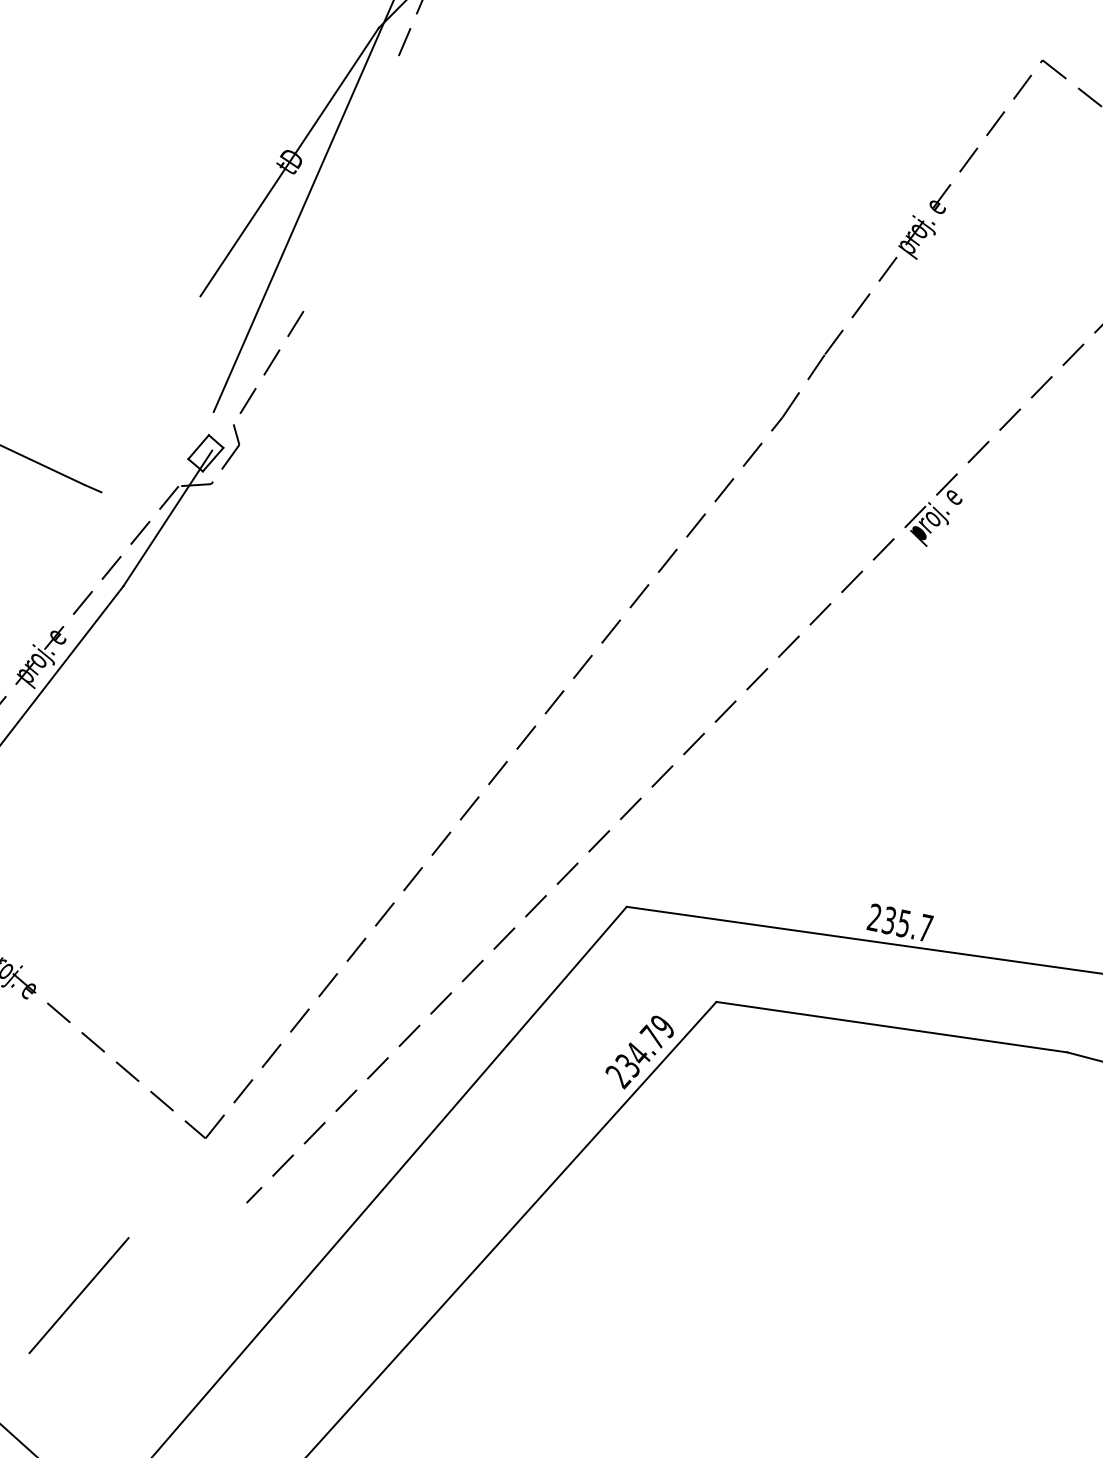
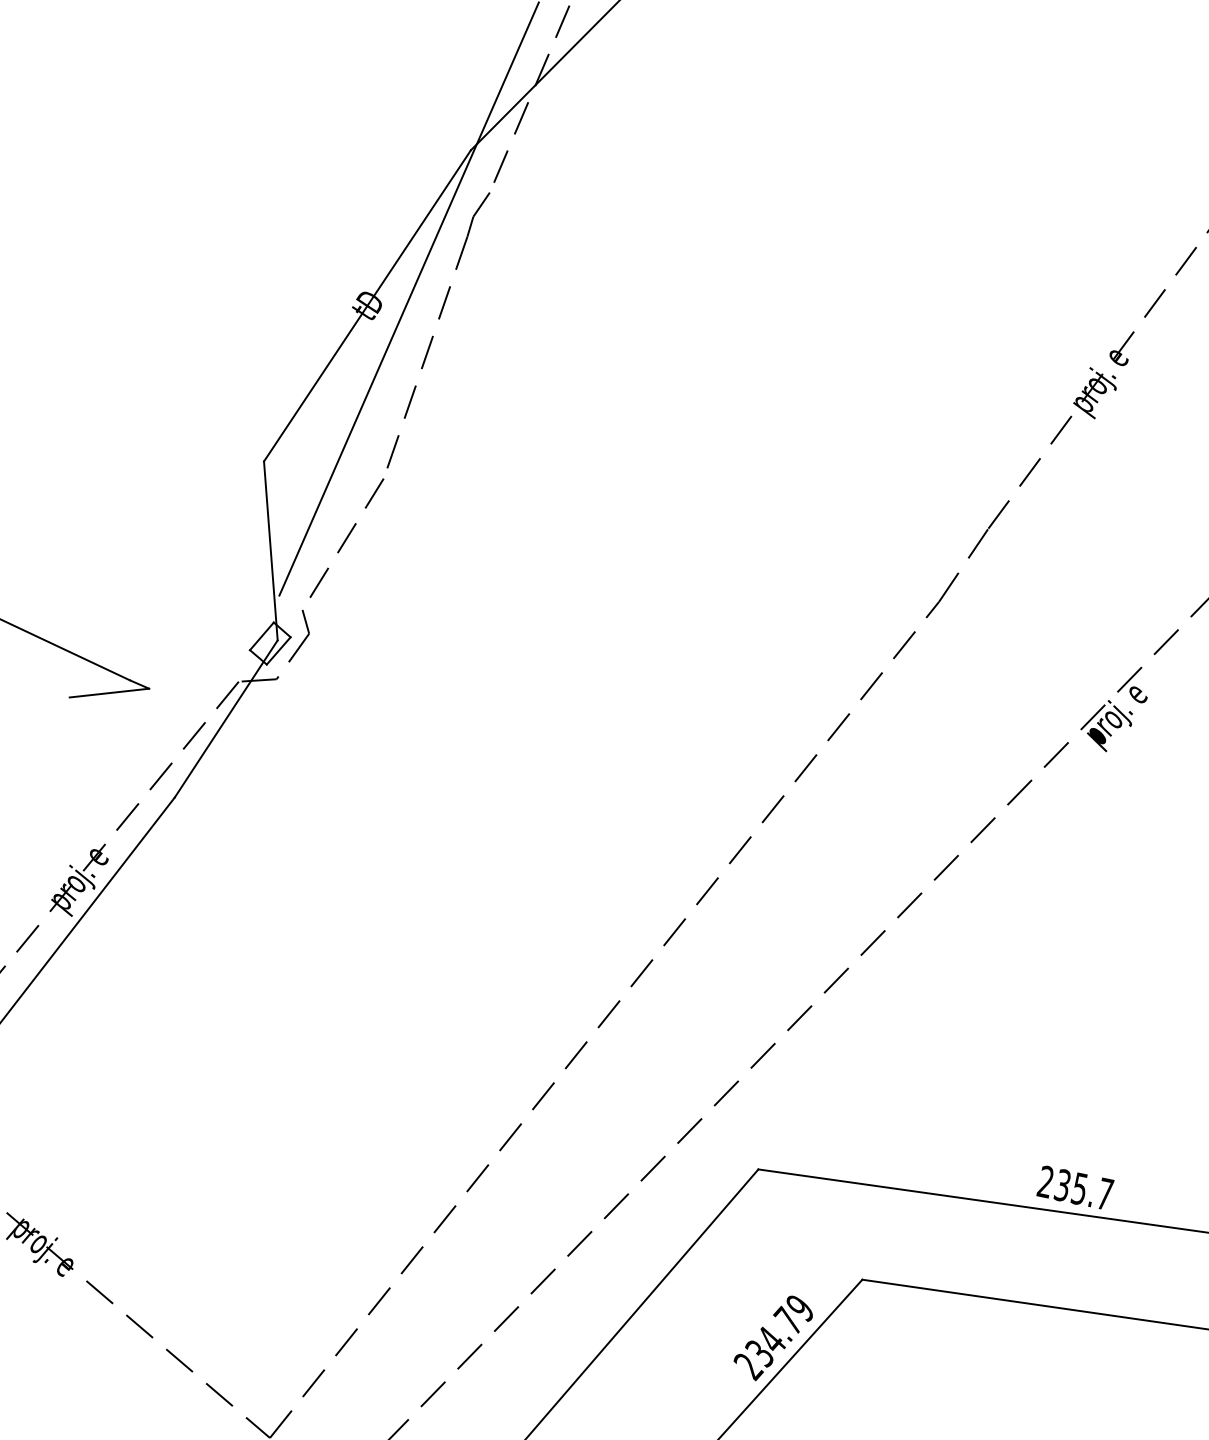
part: (346, 188) -> (433, 336), added
line: (206, 373) -> (271, 550), added
line: (66, 495) -> (108, 692), added

